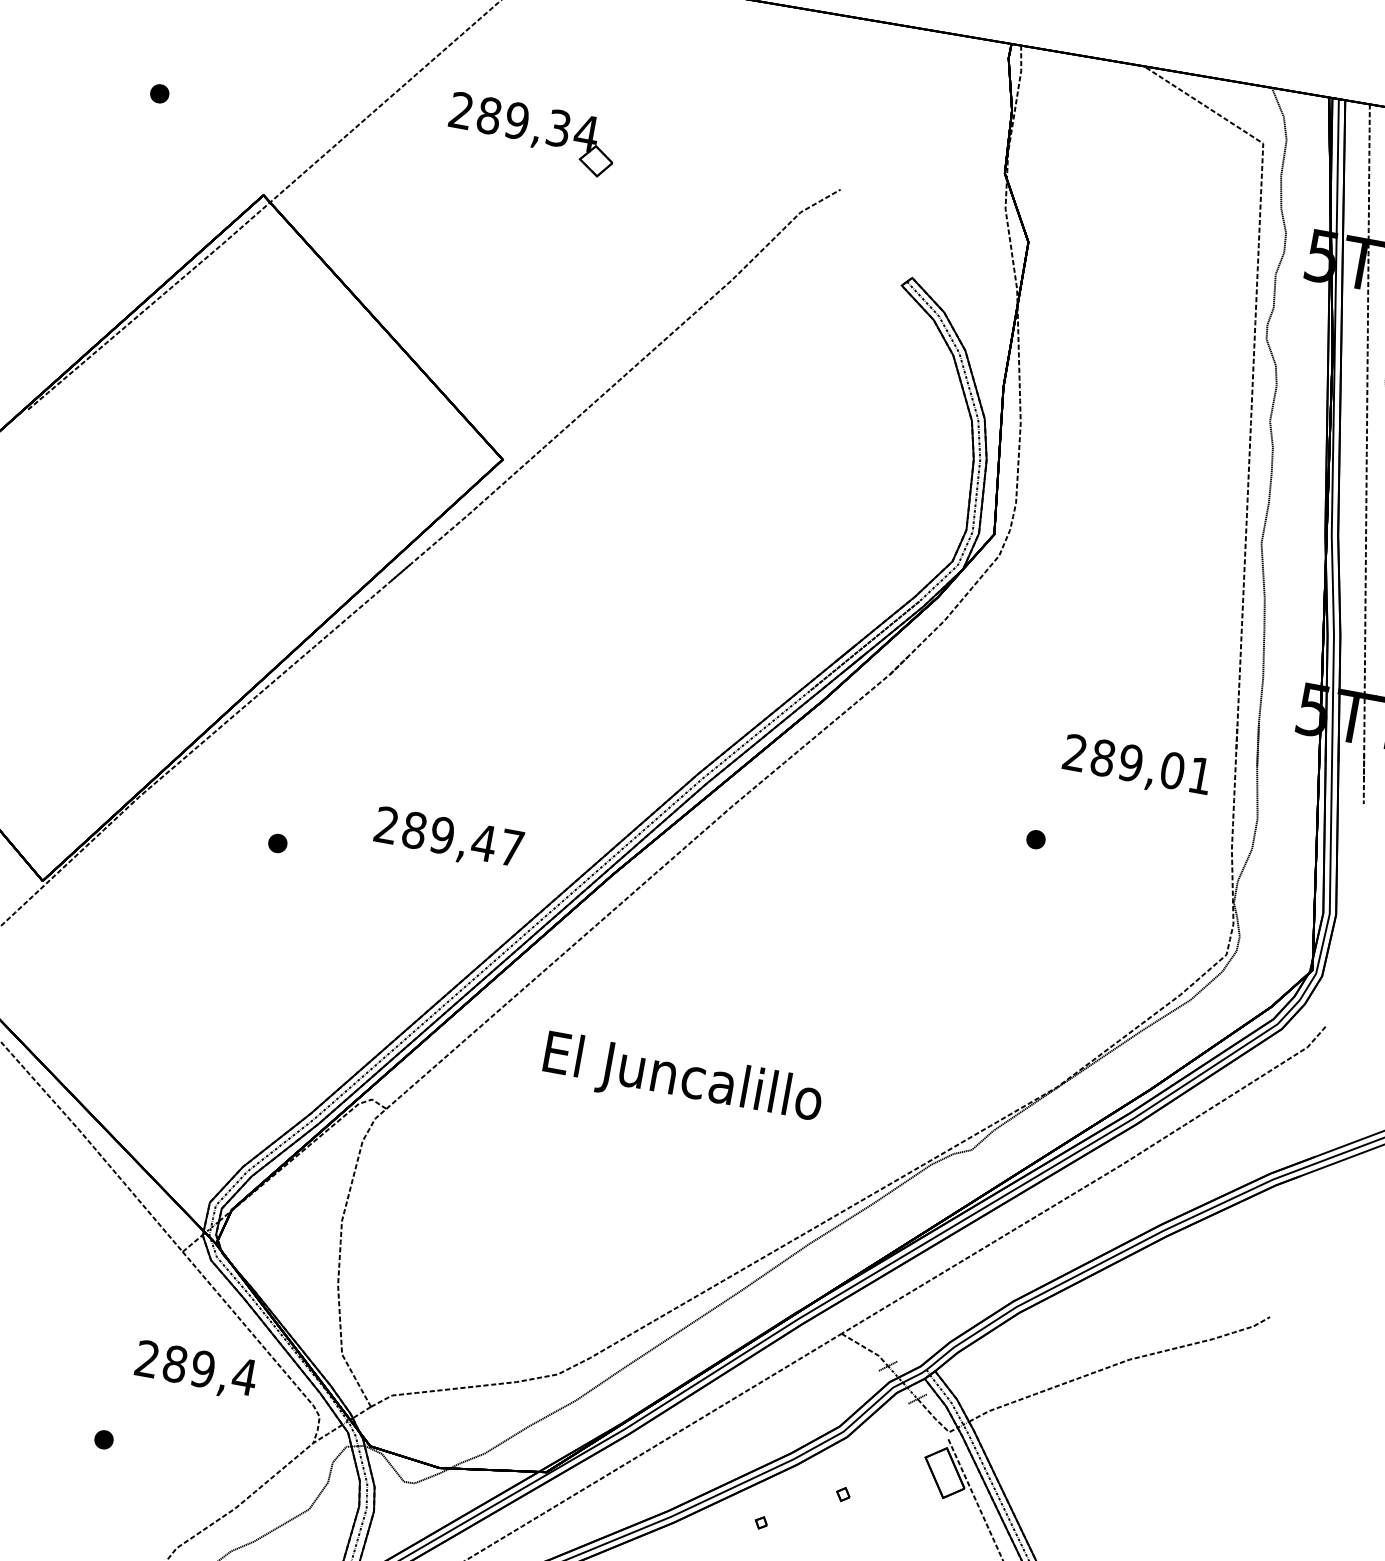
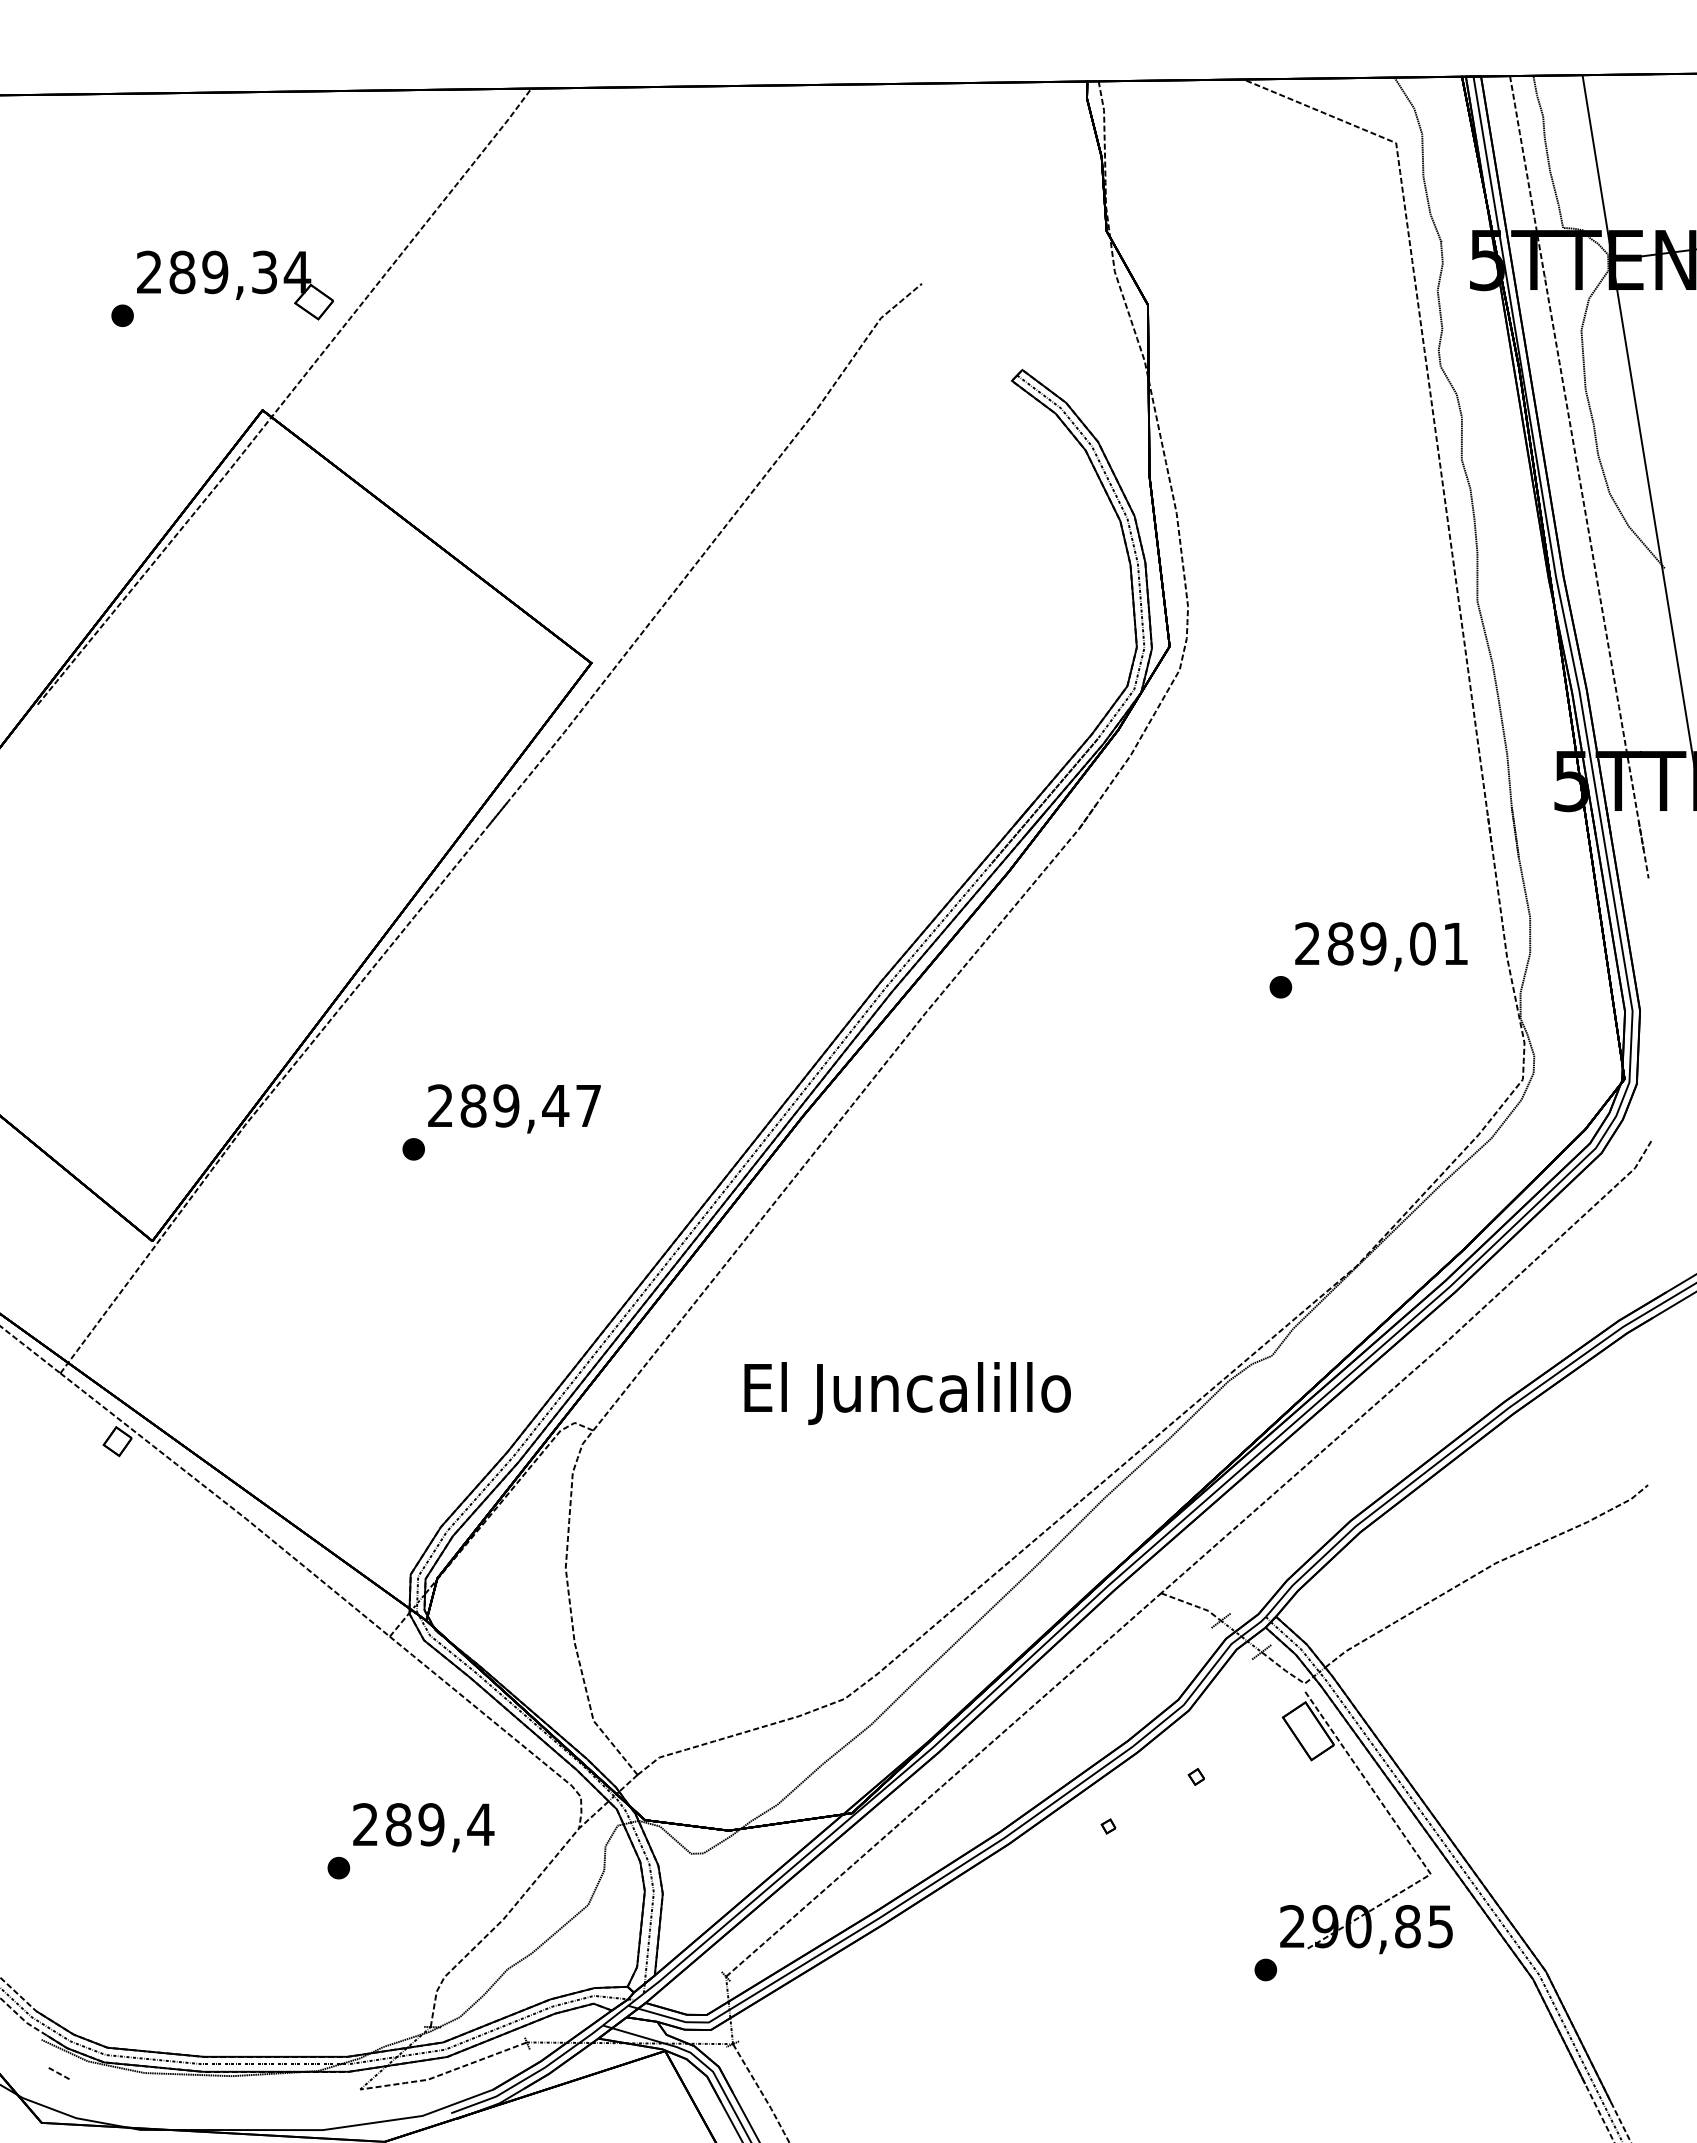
part: (532, 135) -> (235, 285), moved
text: (1137, 766) -> (1381, 946), moved
text: (448, 838) -> (514, 1108), moved
text: (682, 1080) -> (907, 1393), moved
text: (195, 1370) -> (423, 1827), moved

